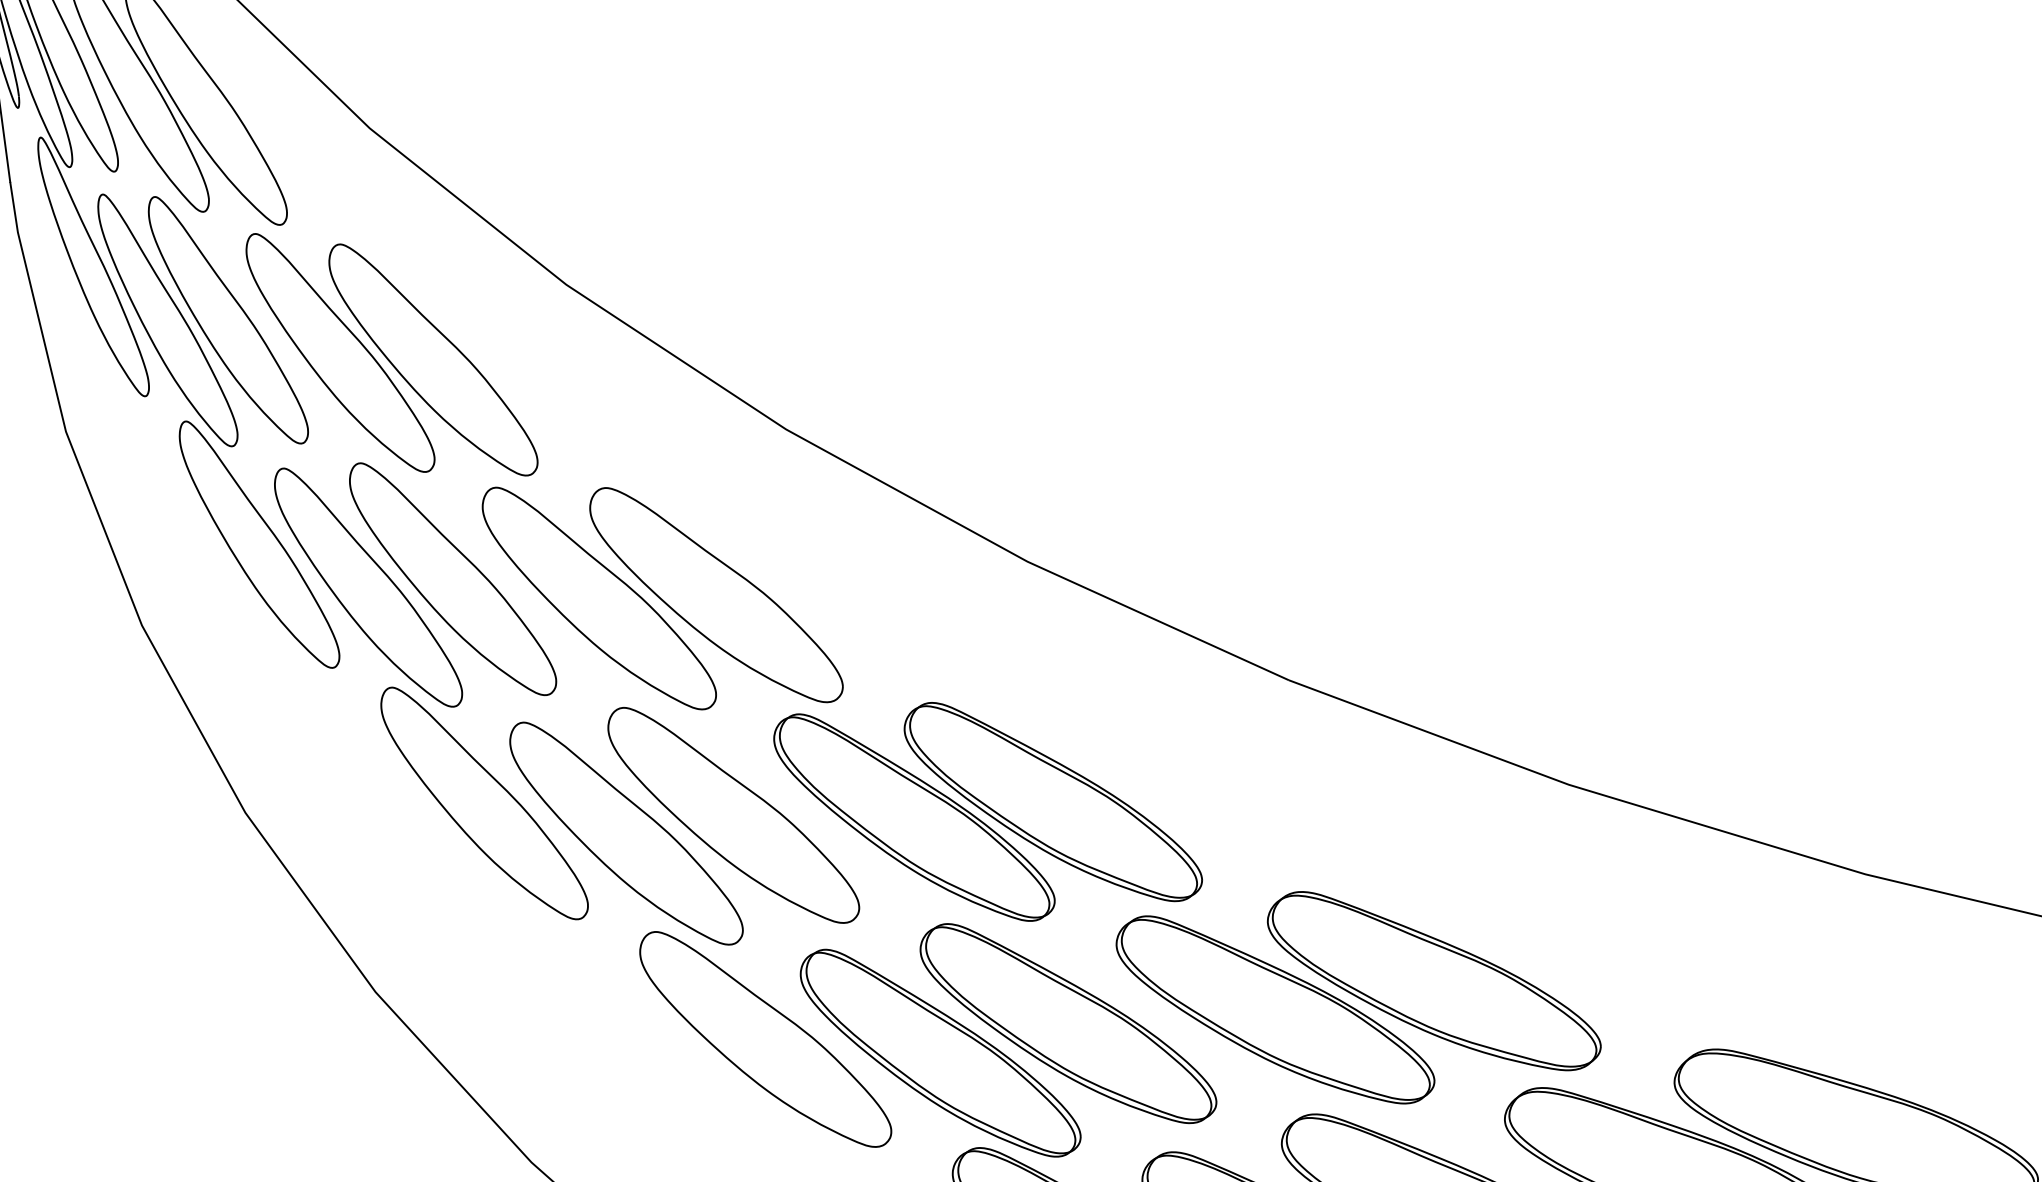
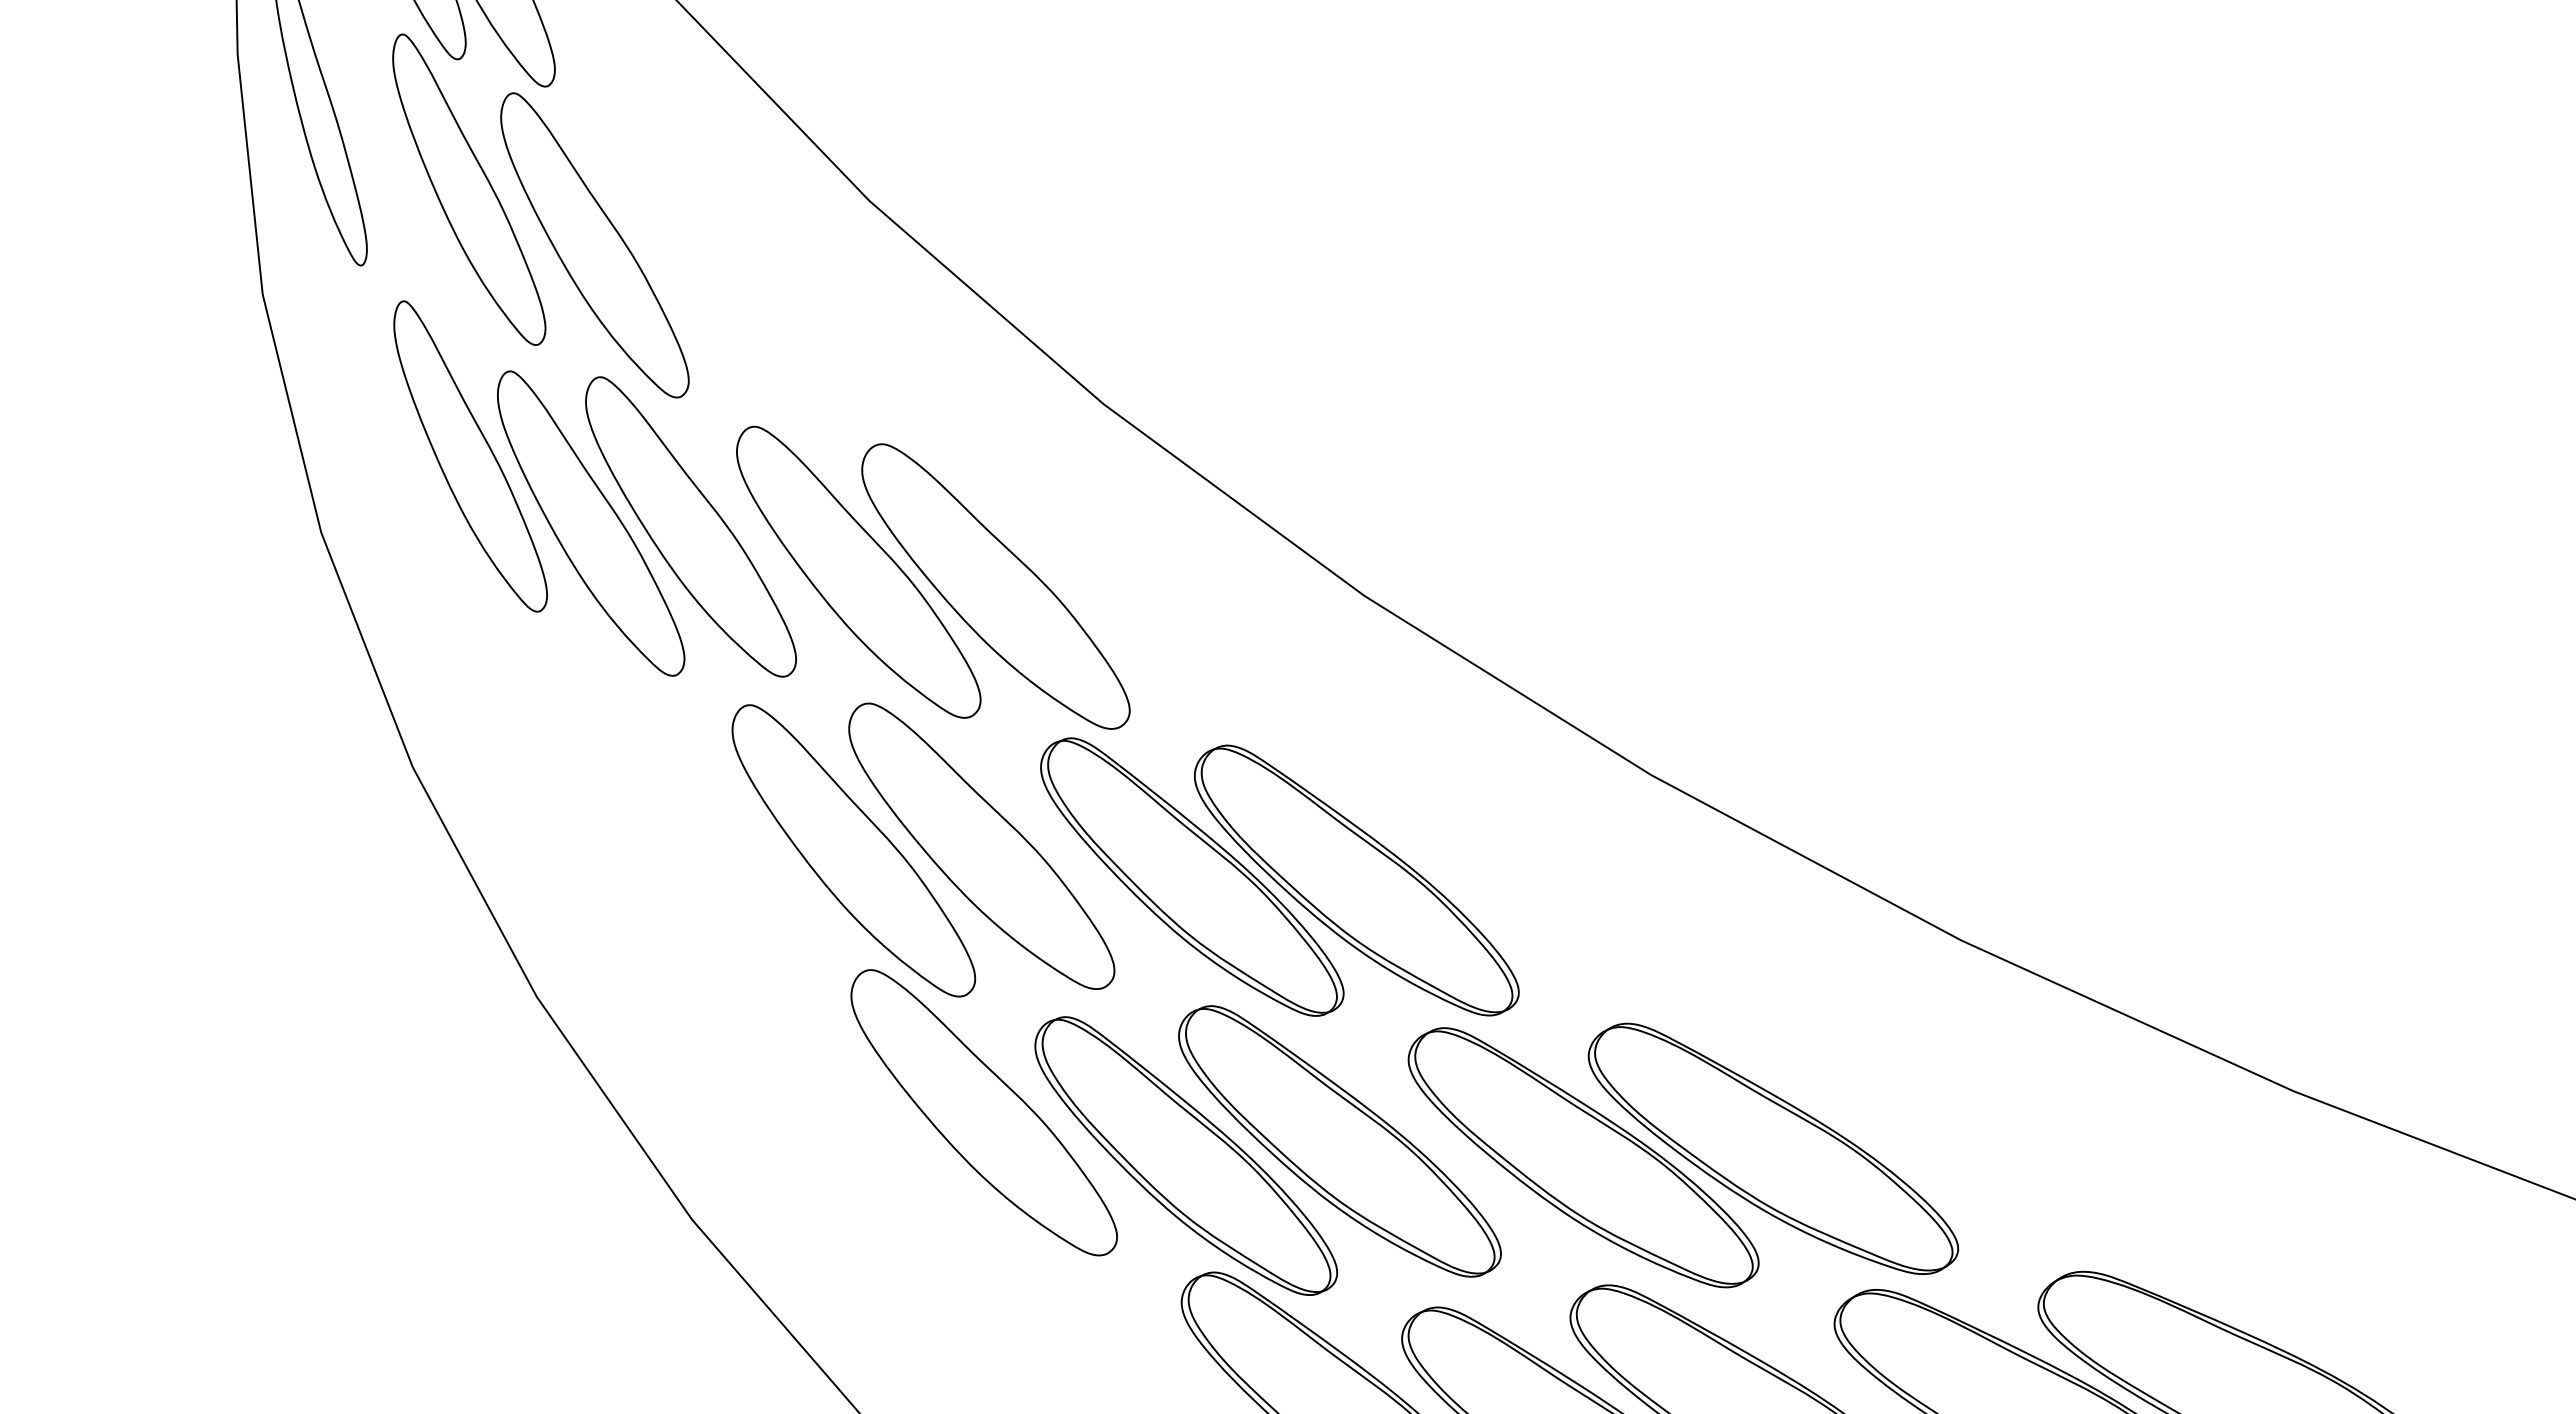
part: (167, 320) -> (398, 180), removed
part: (433, 359) -> (702, 267), removed
part: (483, 803) -> (692, 793), removed

